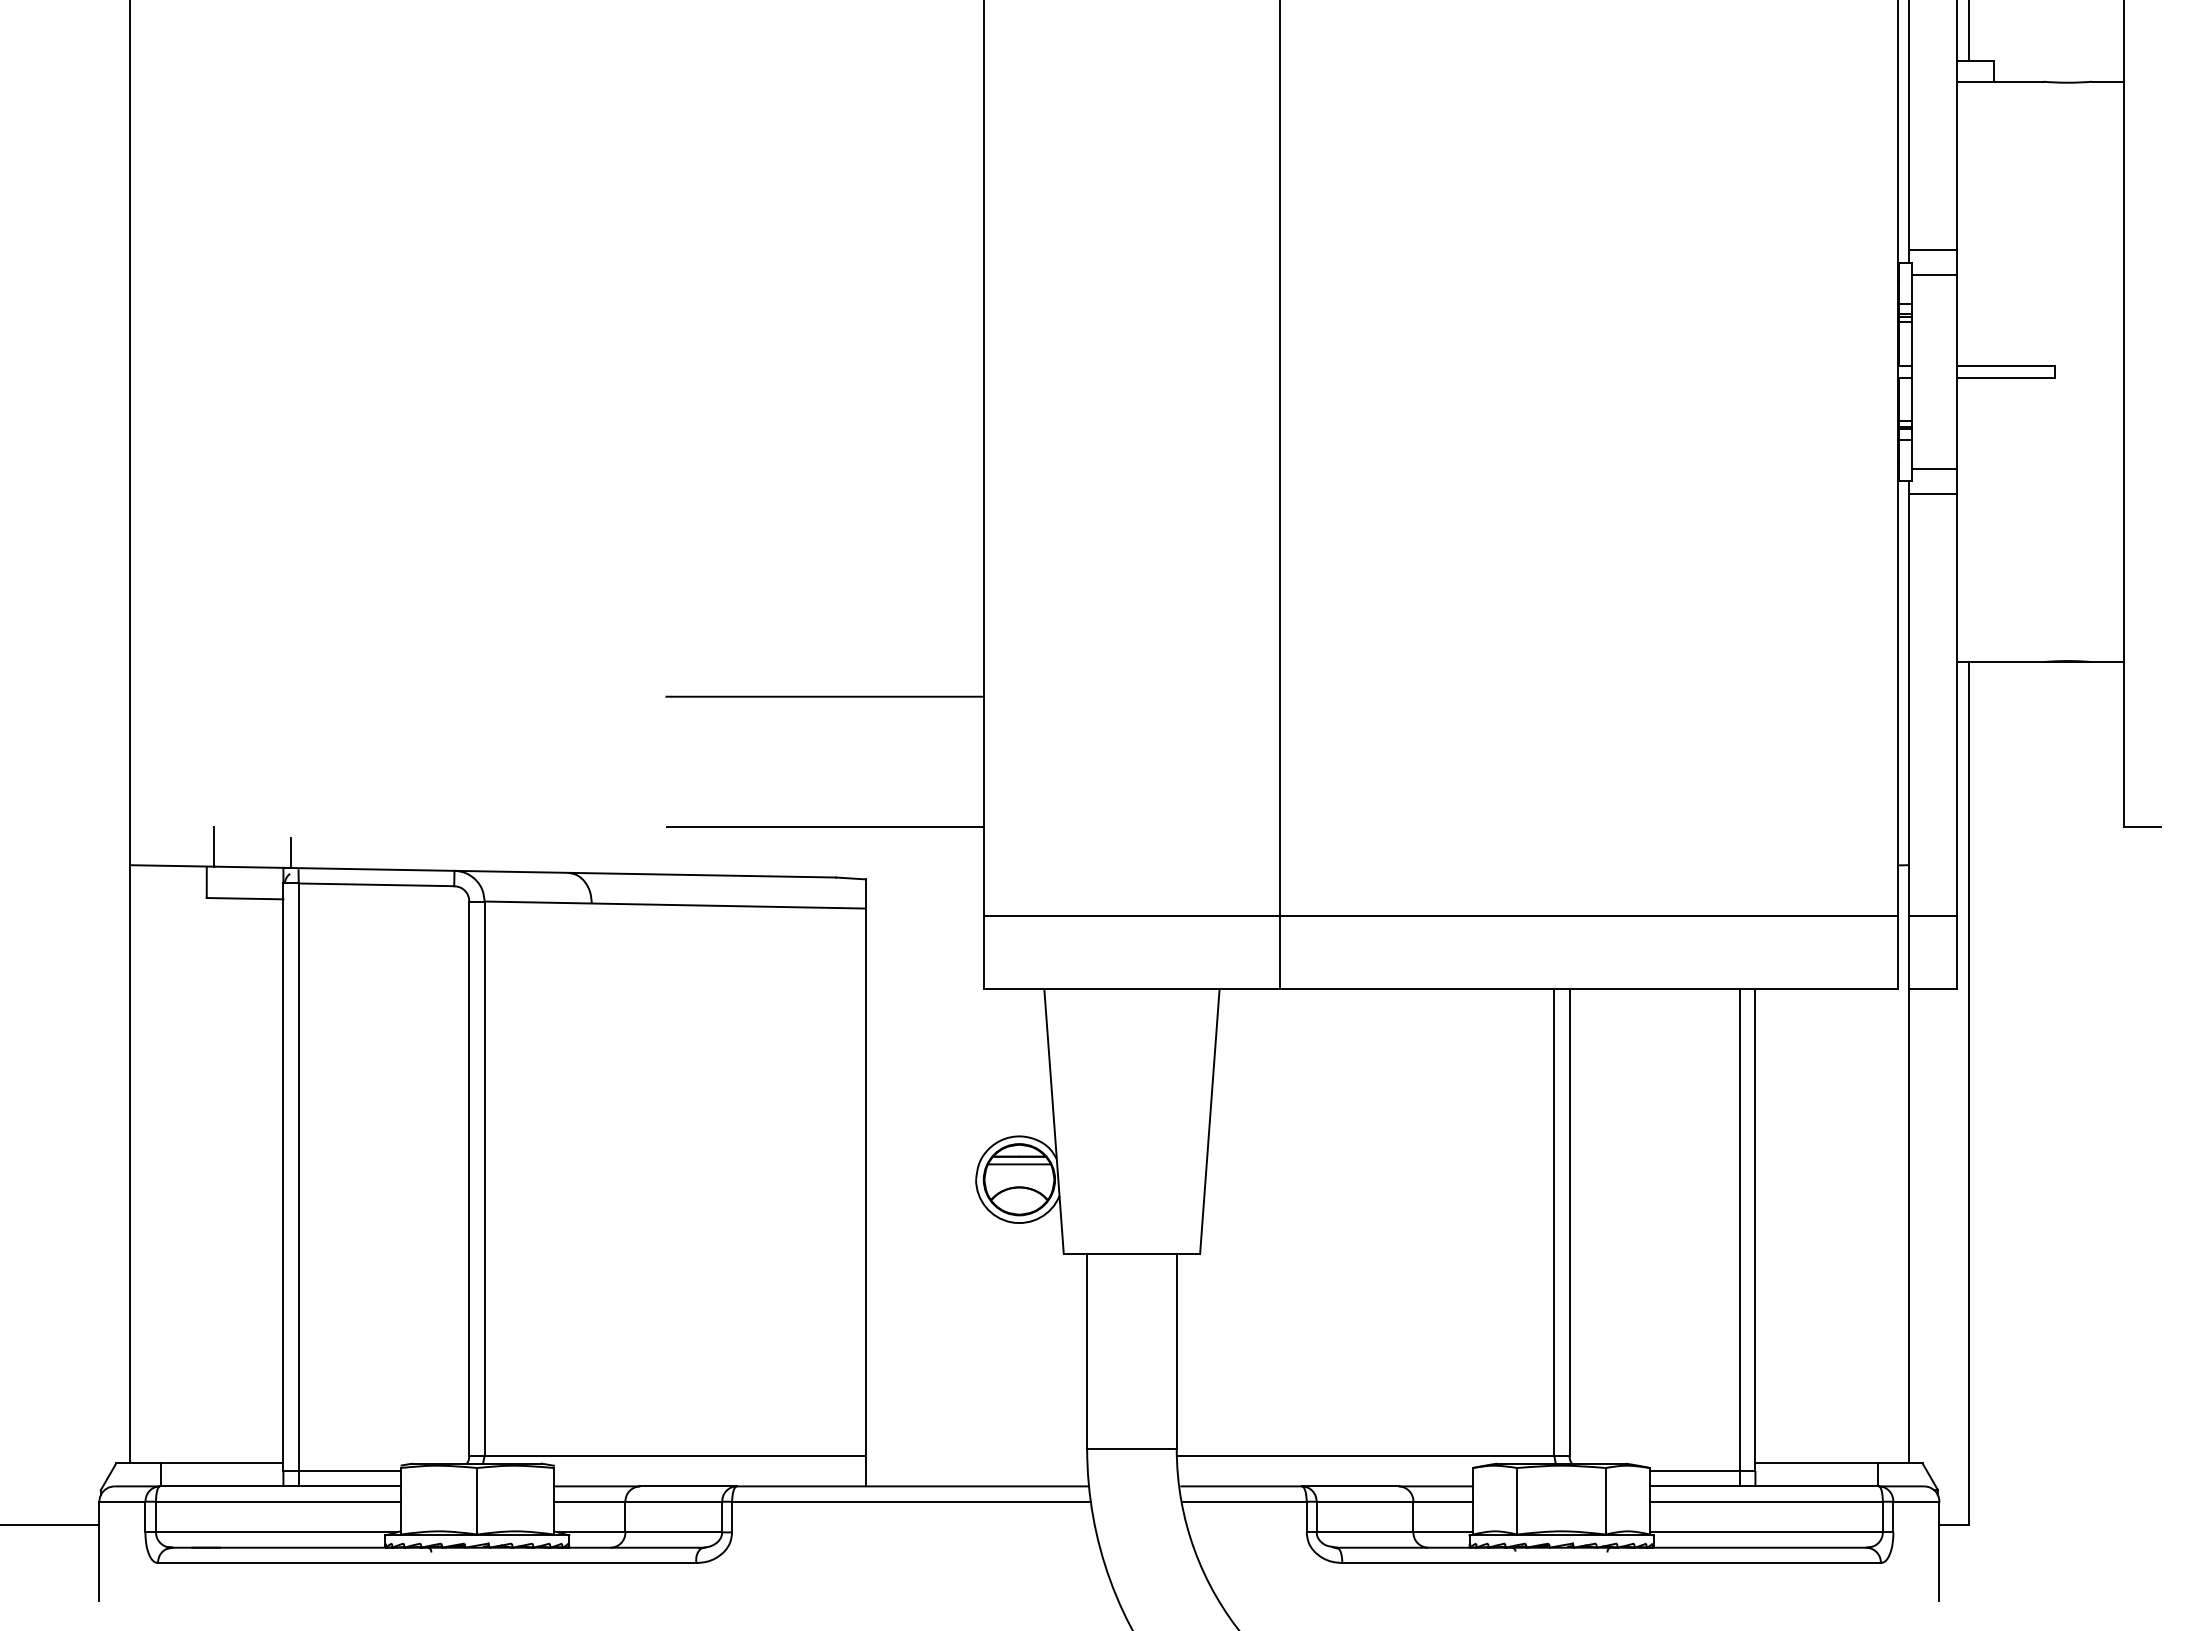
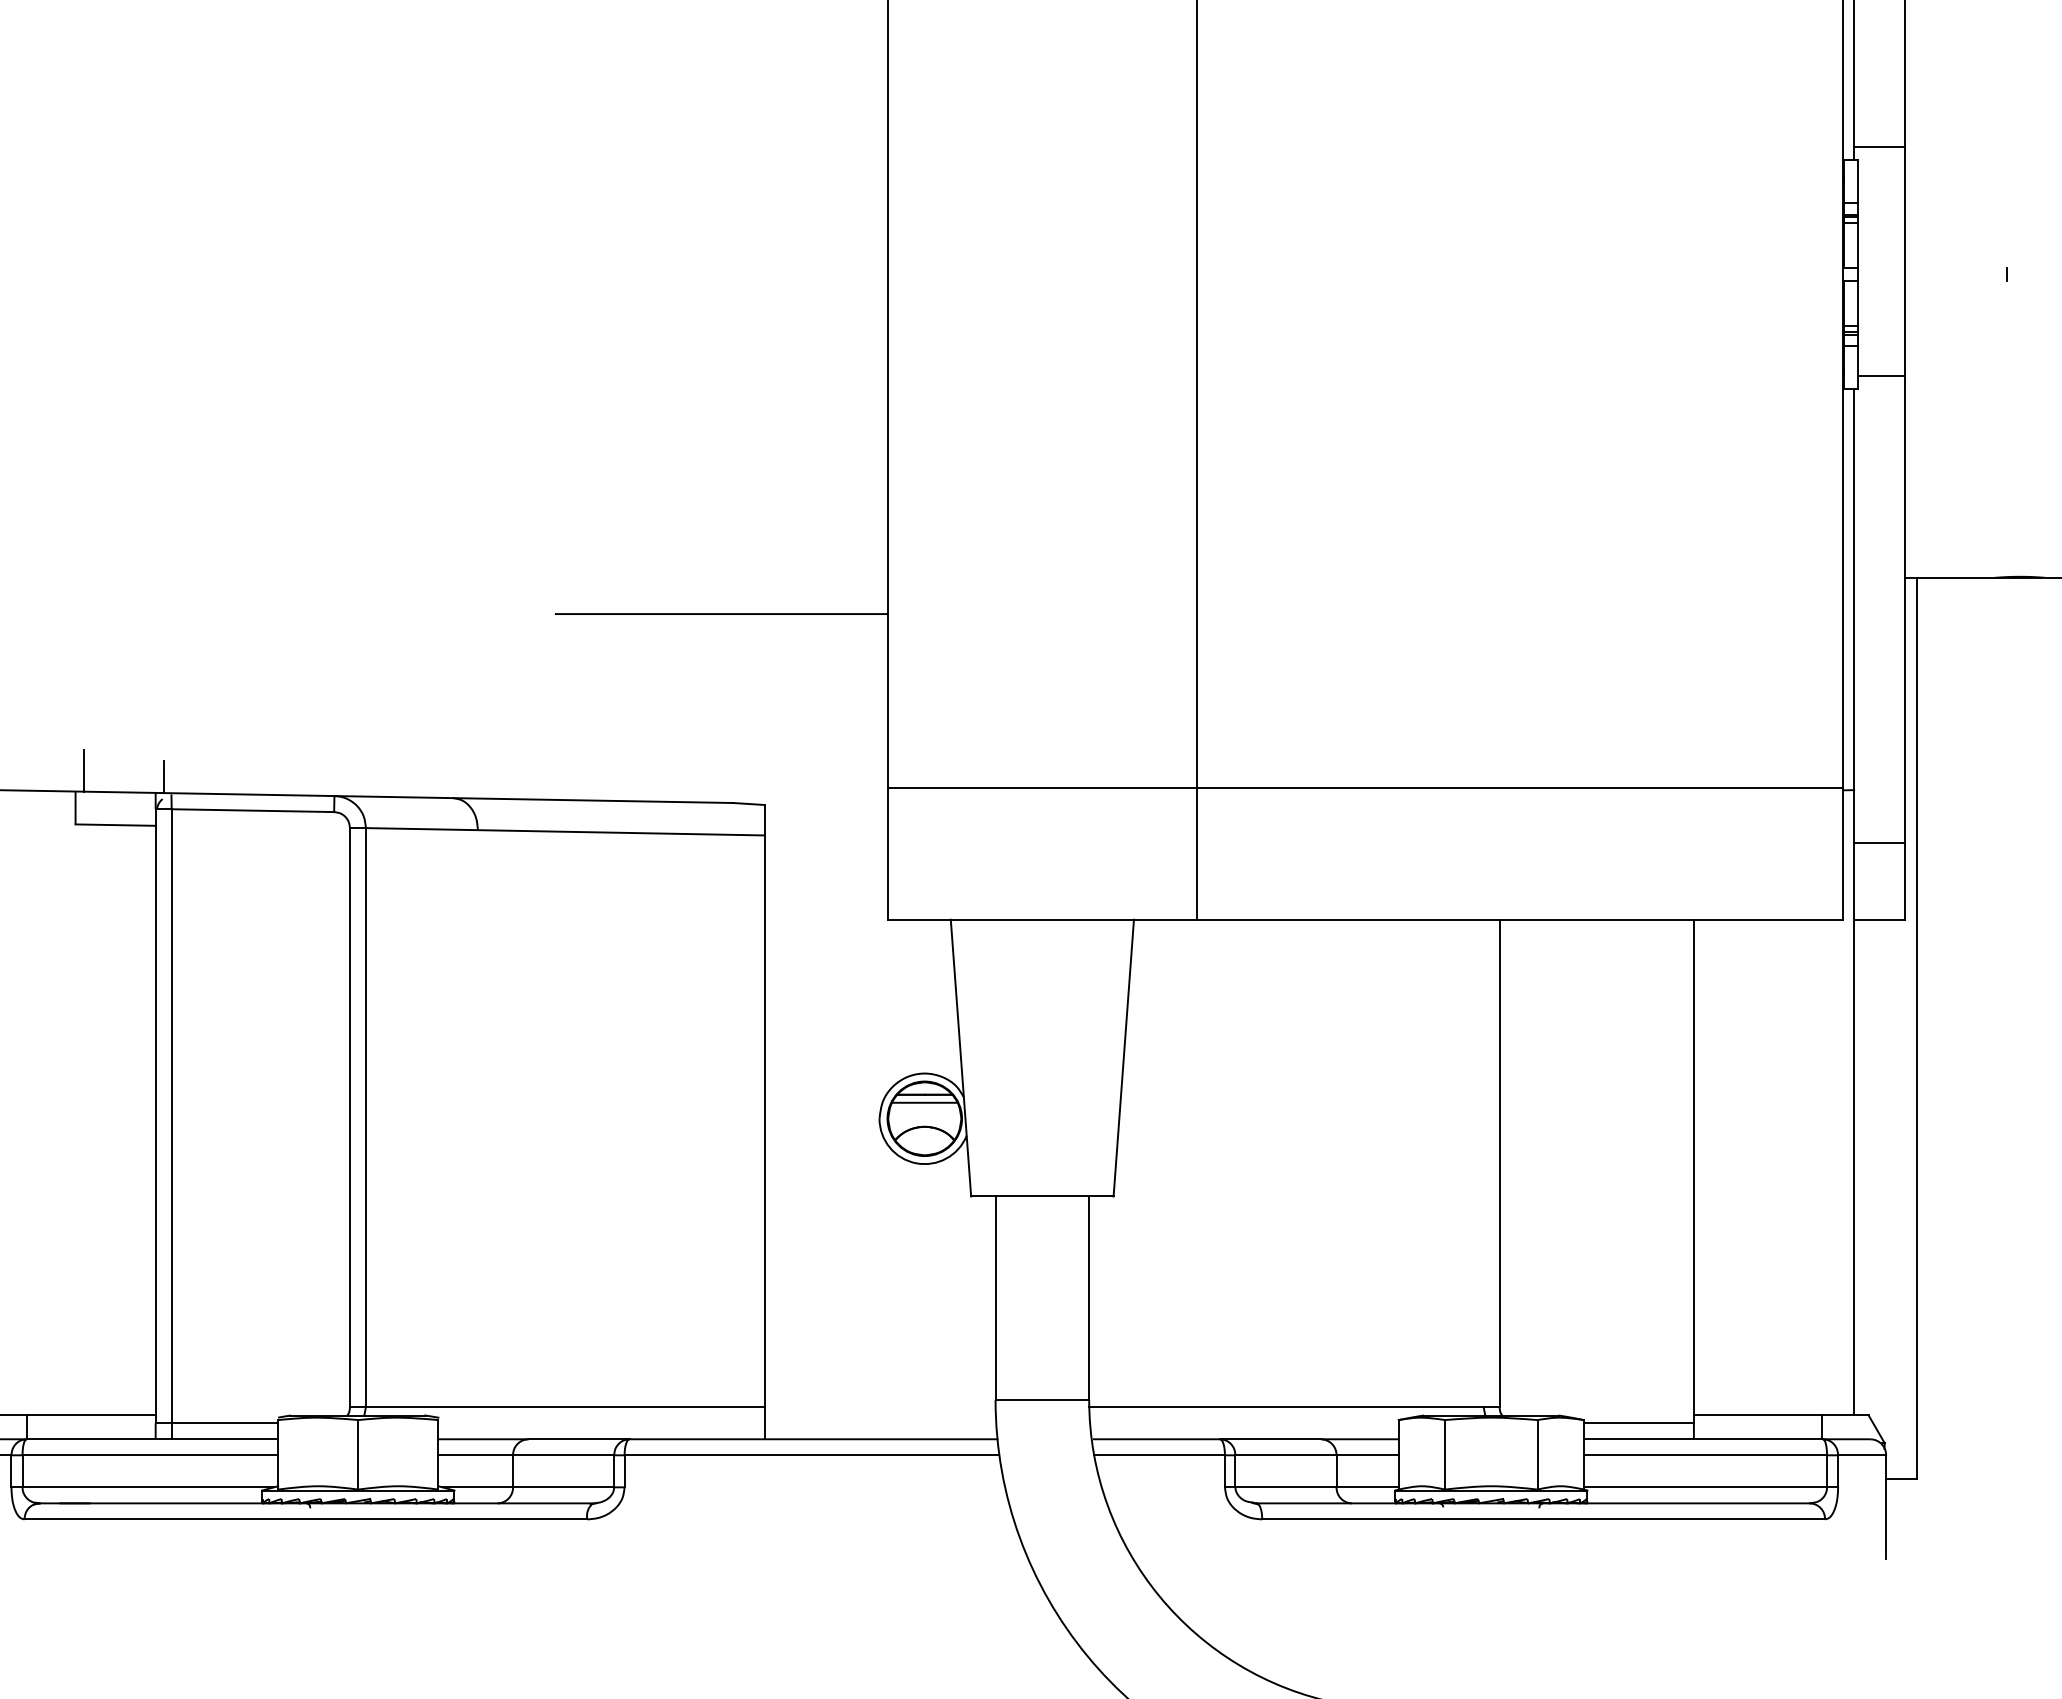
line: (1934, 274) -> (1881, 172), removed
line: (2005, 365) -> (1955, 267), removed
line: (2005, 377) -> (1955, 280), removed
line: (1932, 493) -> (1878, 401), removed
line: (824, 827) -> (721, 750), removed
line: (1440, 916) -> (1364, 788), moved
line: (1554, 1222) -> (1483, 1163), removed
line: (1740, 1237) -> (1678, 1179), removed

